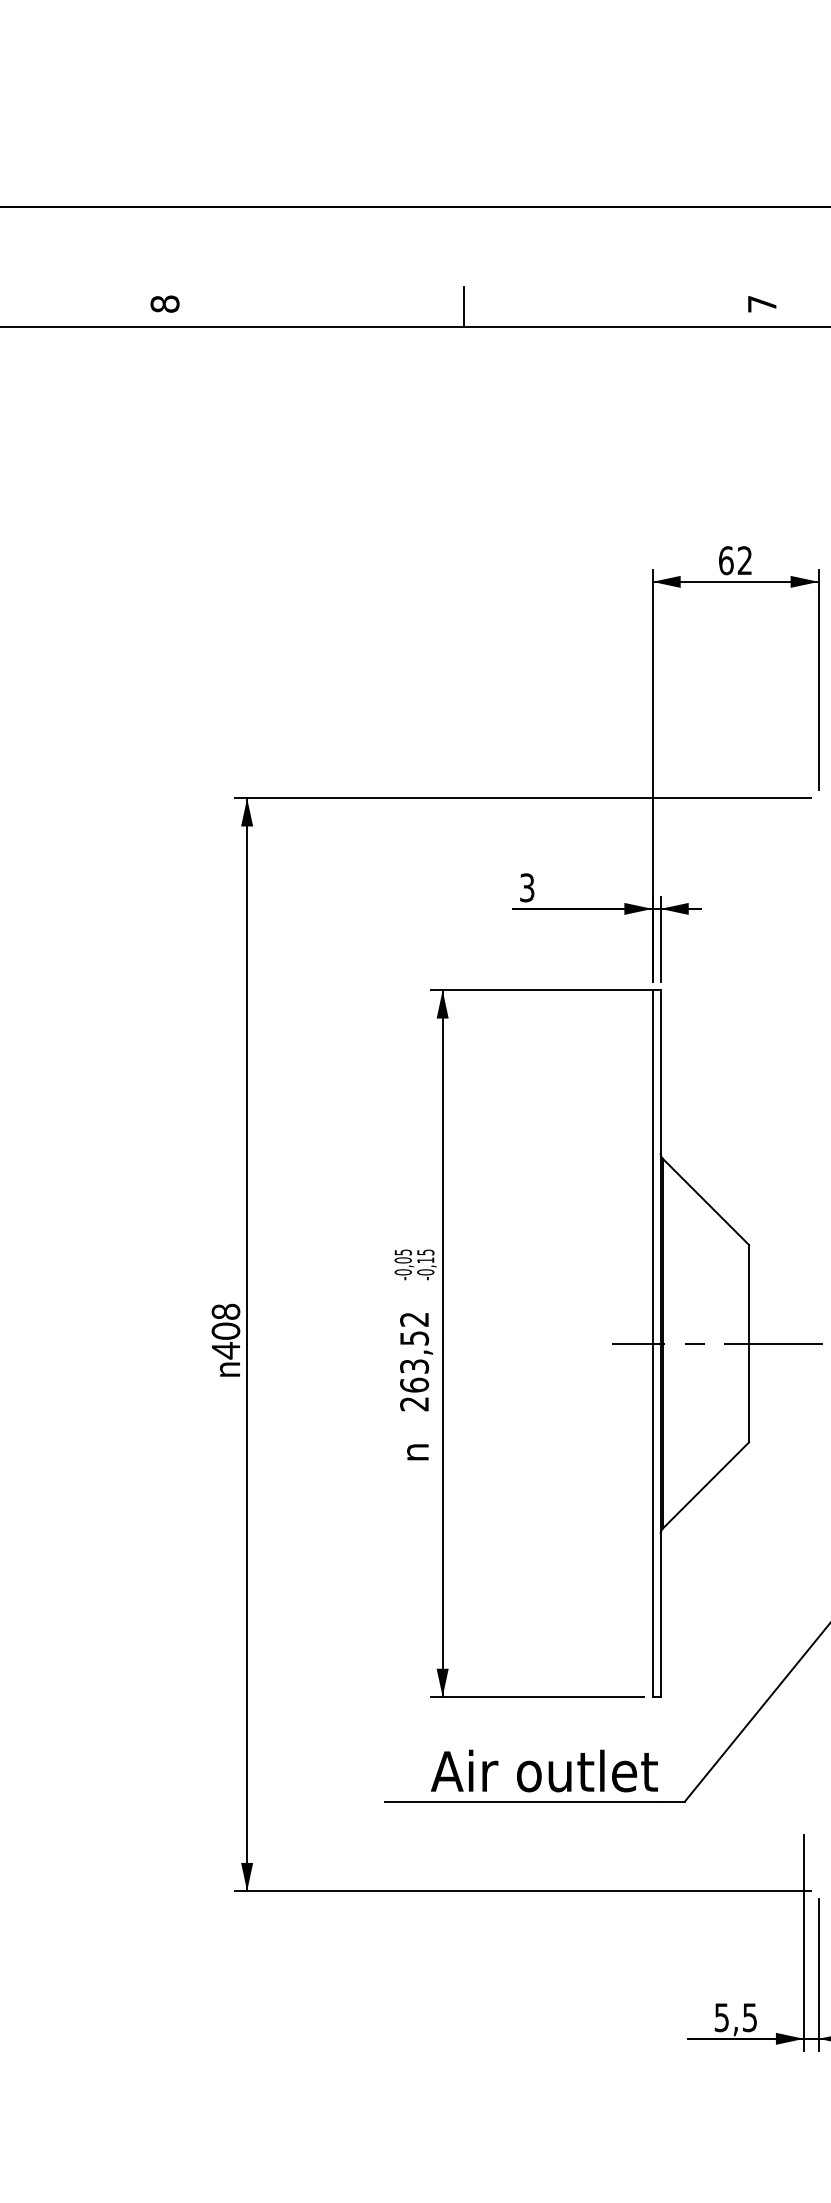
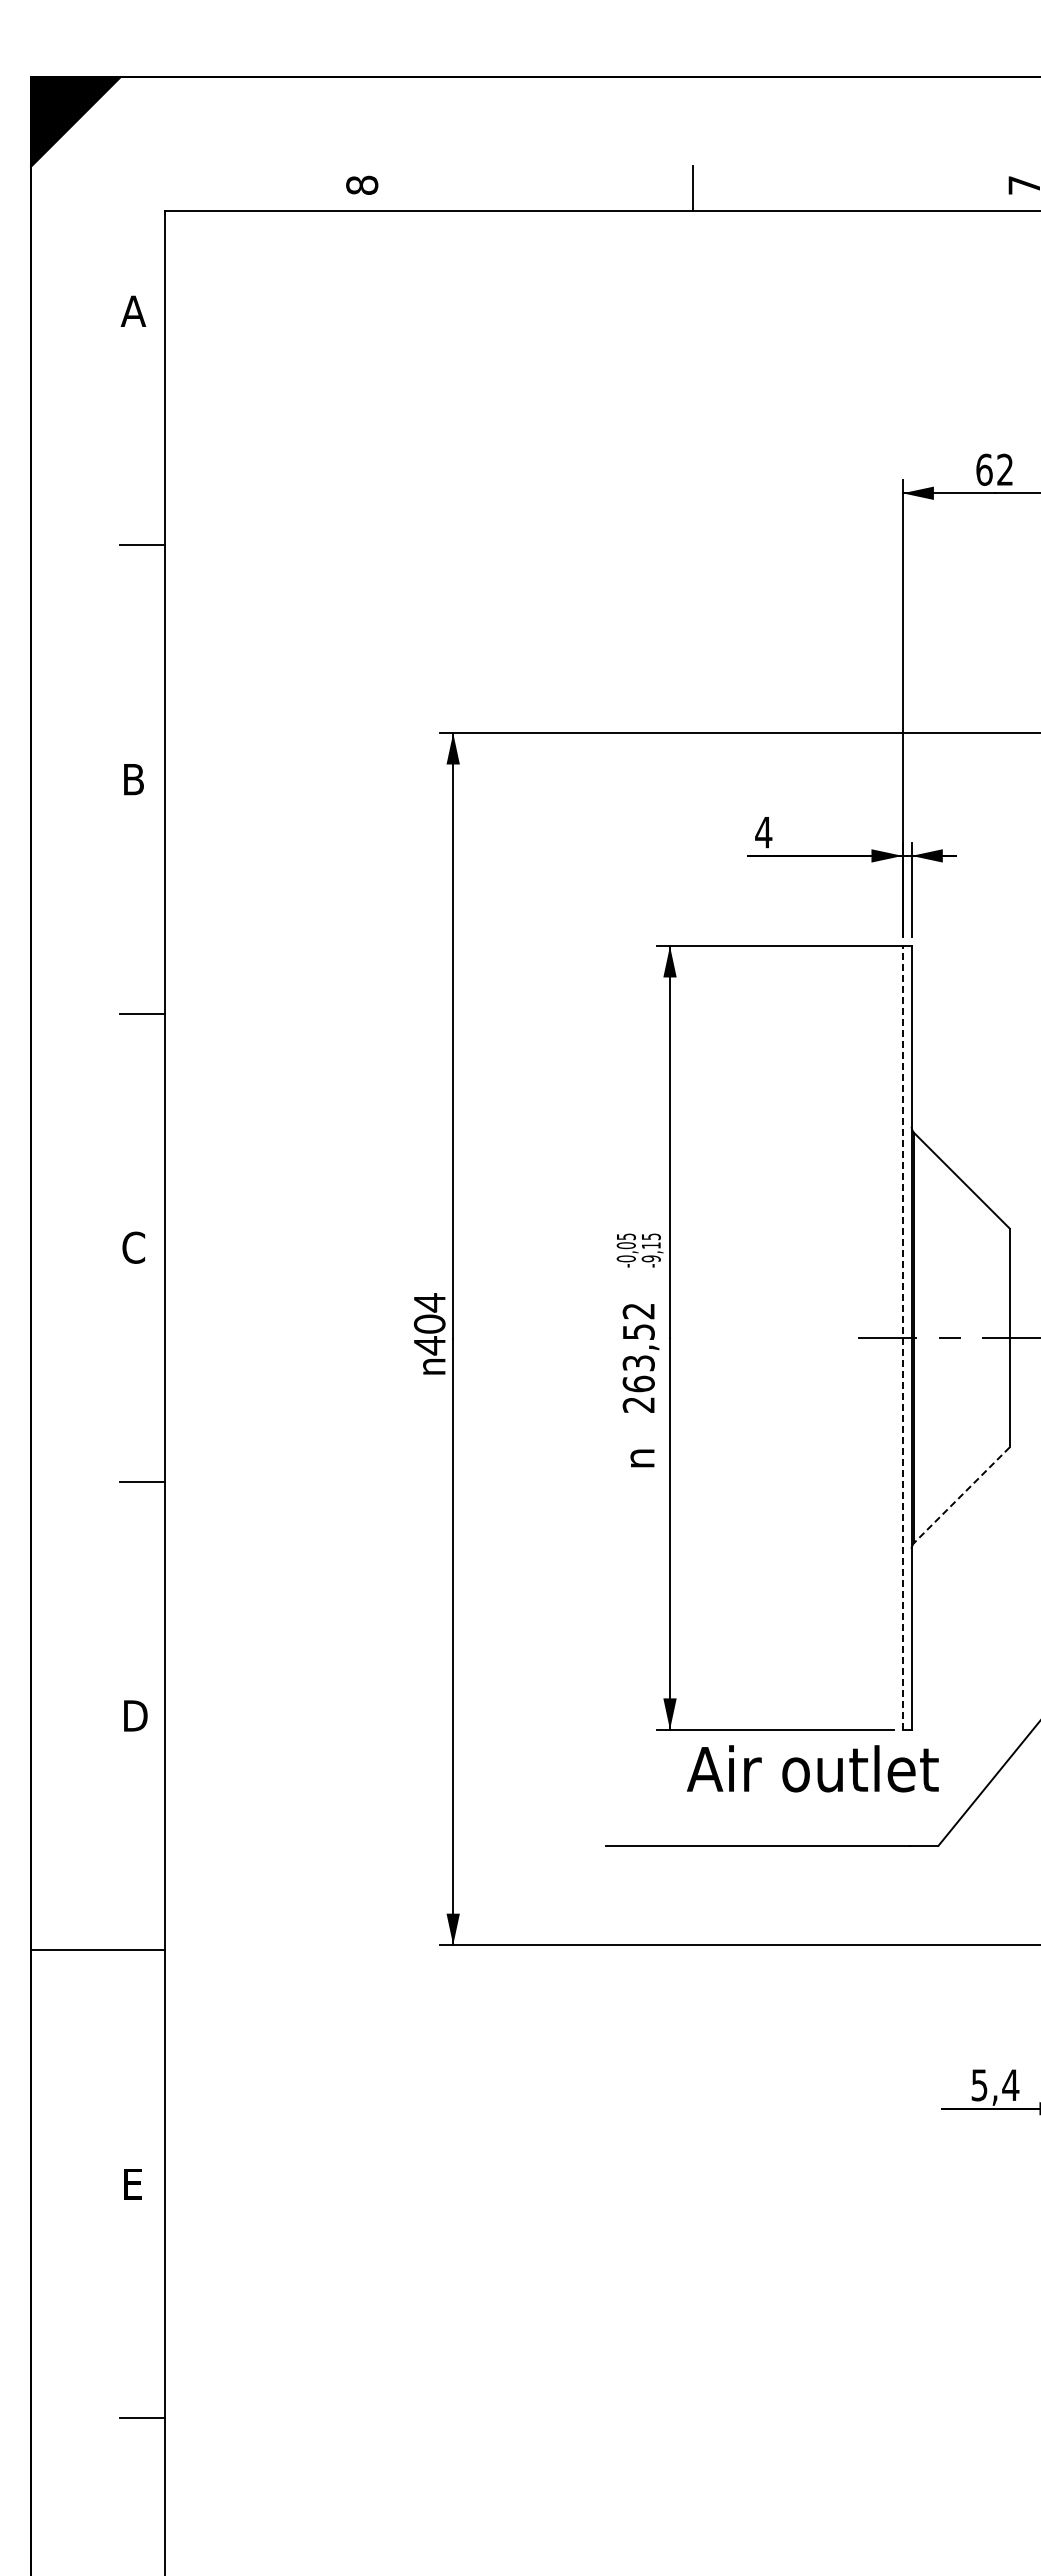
text: (526, 887) -> (763, 832), 3 -> 4
text: (425, 1272) -> (651, 1258), -0,15 -> -9,15
text: (225, 1311) -> (429, 1302), 408 -> 404
line: (652, 1343) -> (902, 1337), solid -> dashed
line: (706, 1485) -> (962, 1495), solid -> dashed
text: (544, 1770) -> (812, 1768), moved
text: (749, 2017) -> (1010, 2085), 5,5 -> 5,4

